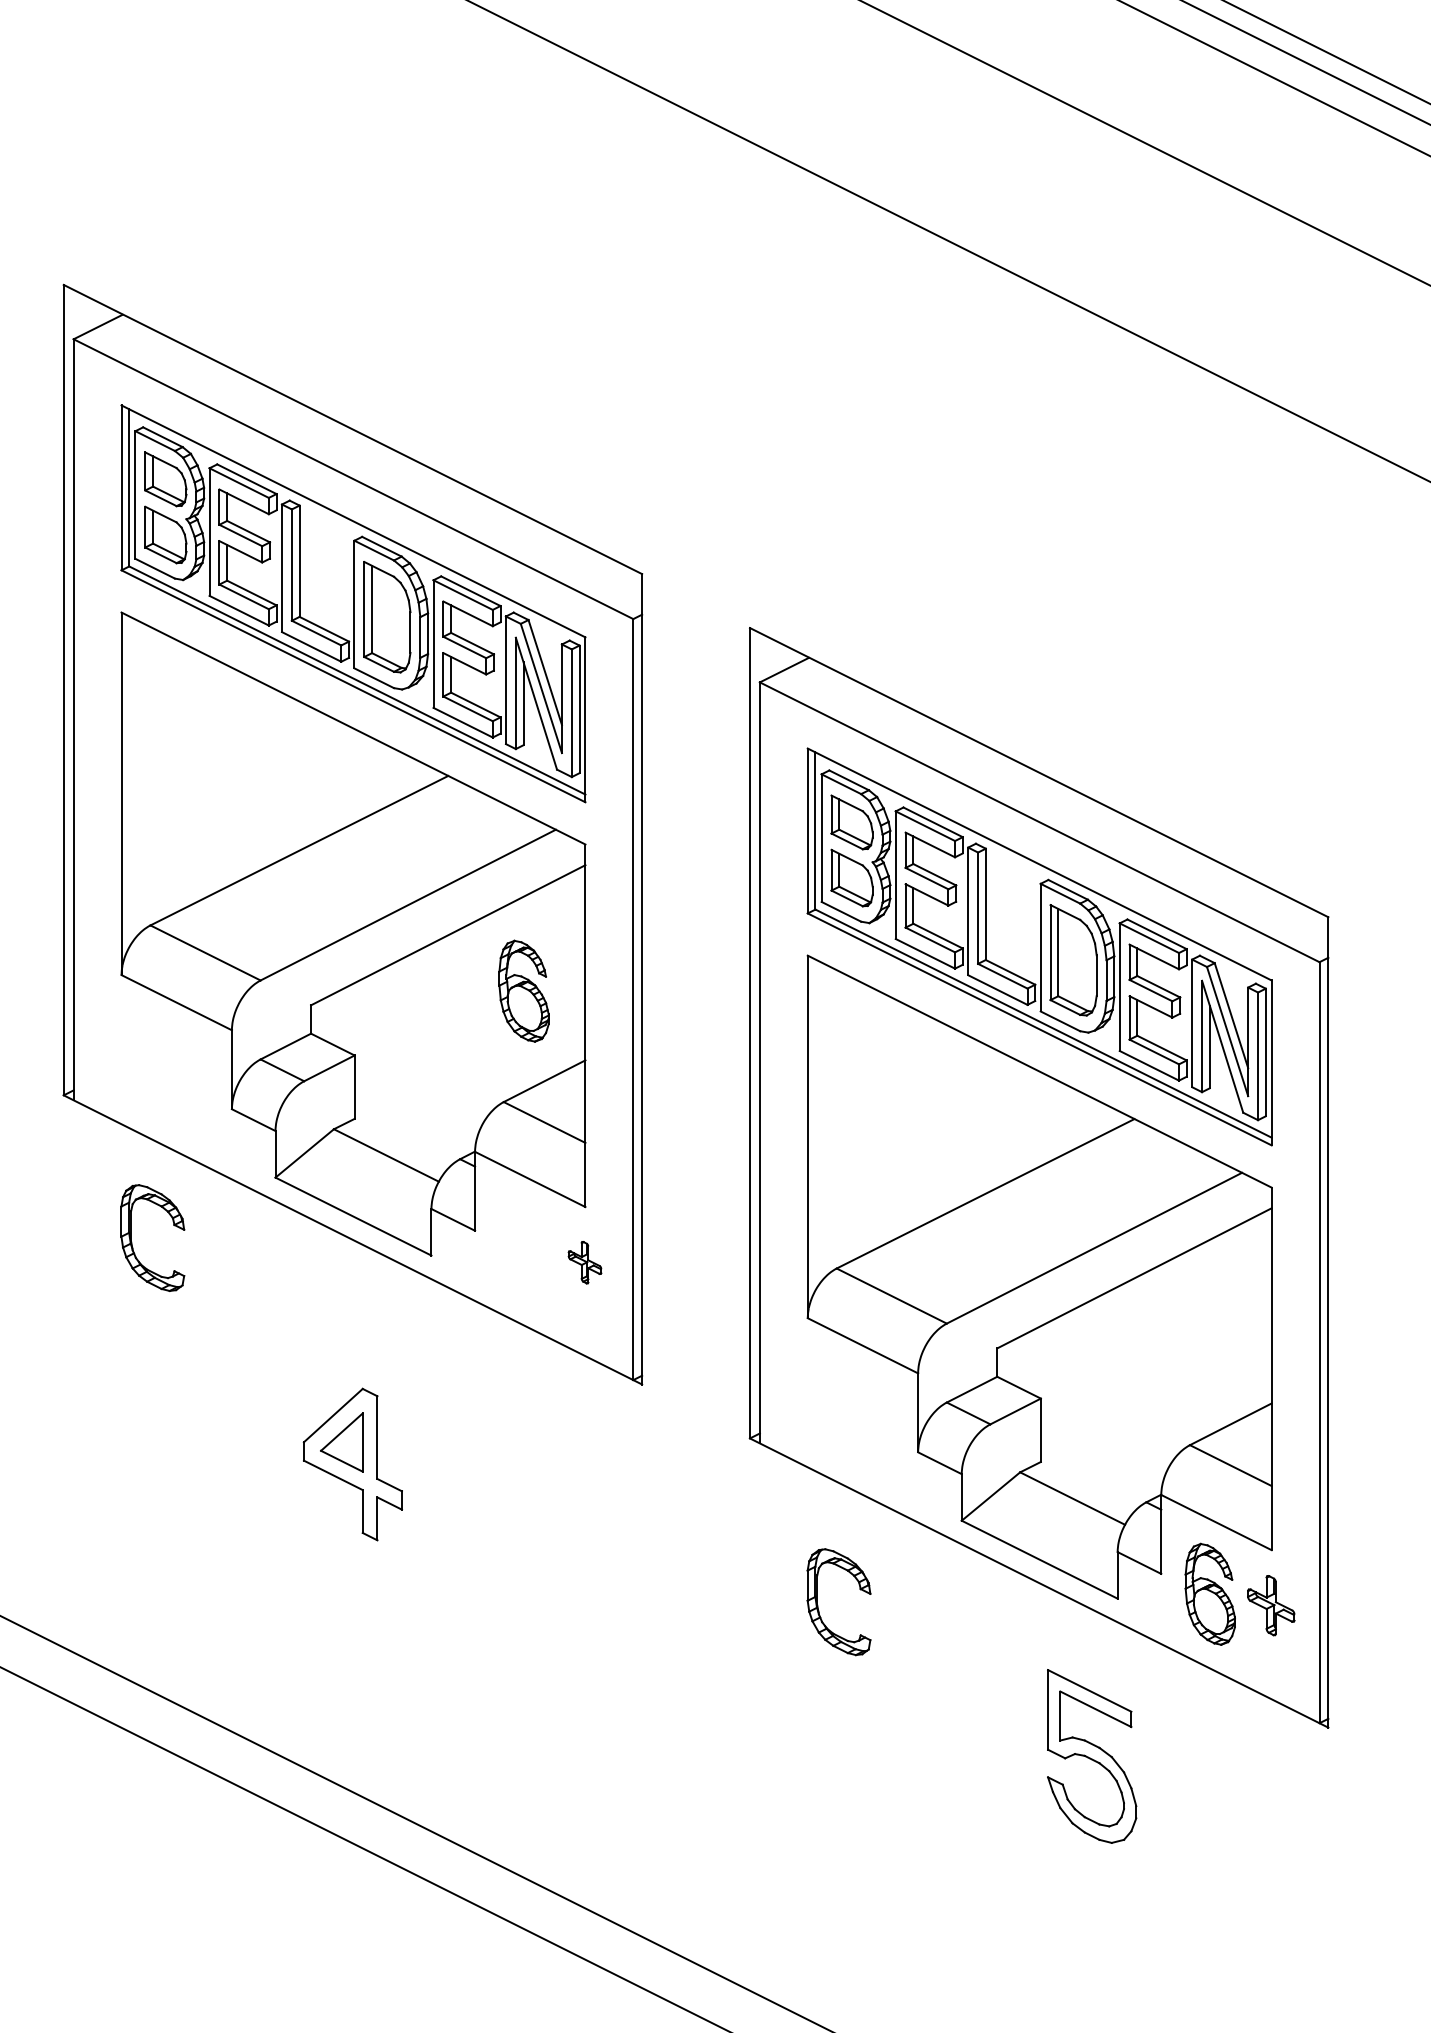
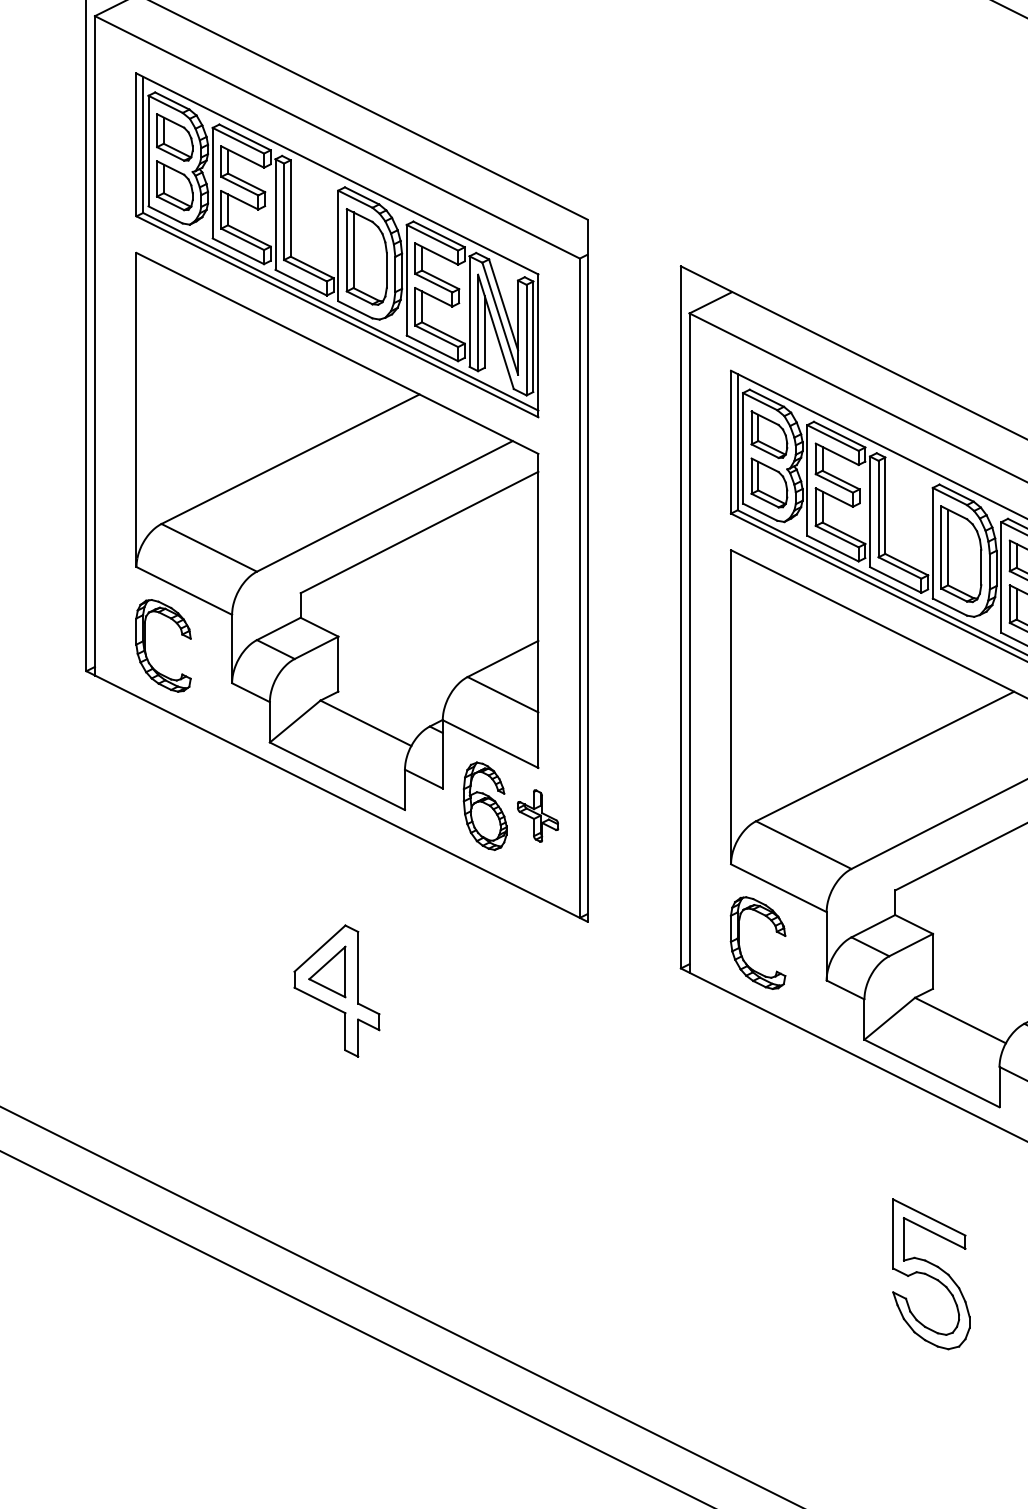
part: (523, 990) -> (484, 805), moved
part: (132, 1242) -> (145, 649), moved
part: (584, 1262) -> (537, 816), size x1.43
part: (818, 1605) -> (740, 945), moved
part: (1092, 1756) -> (931, 1274), moved

